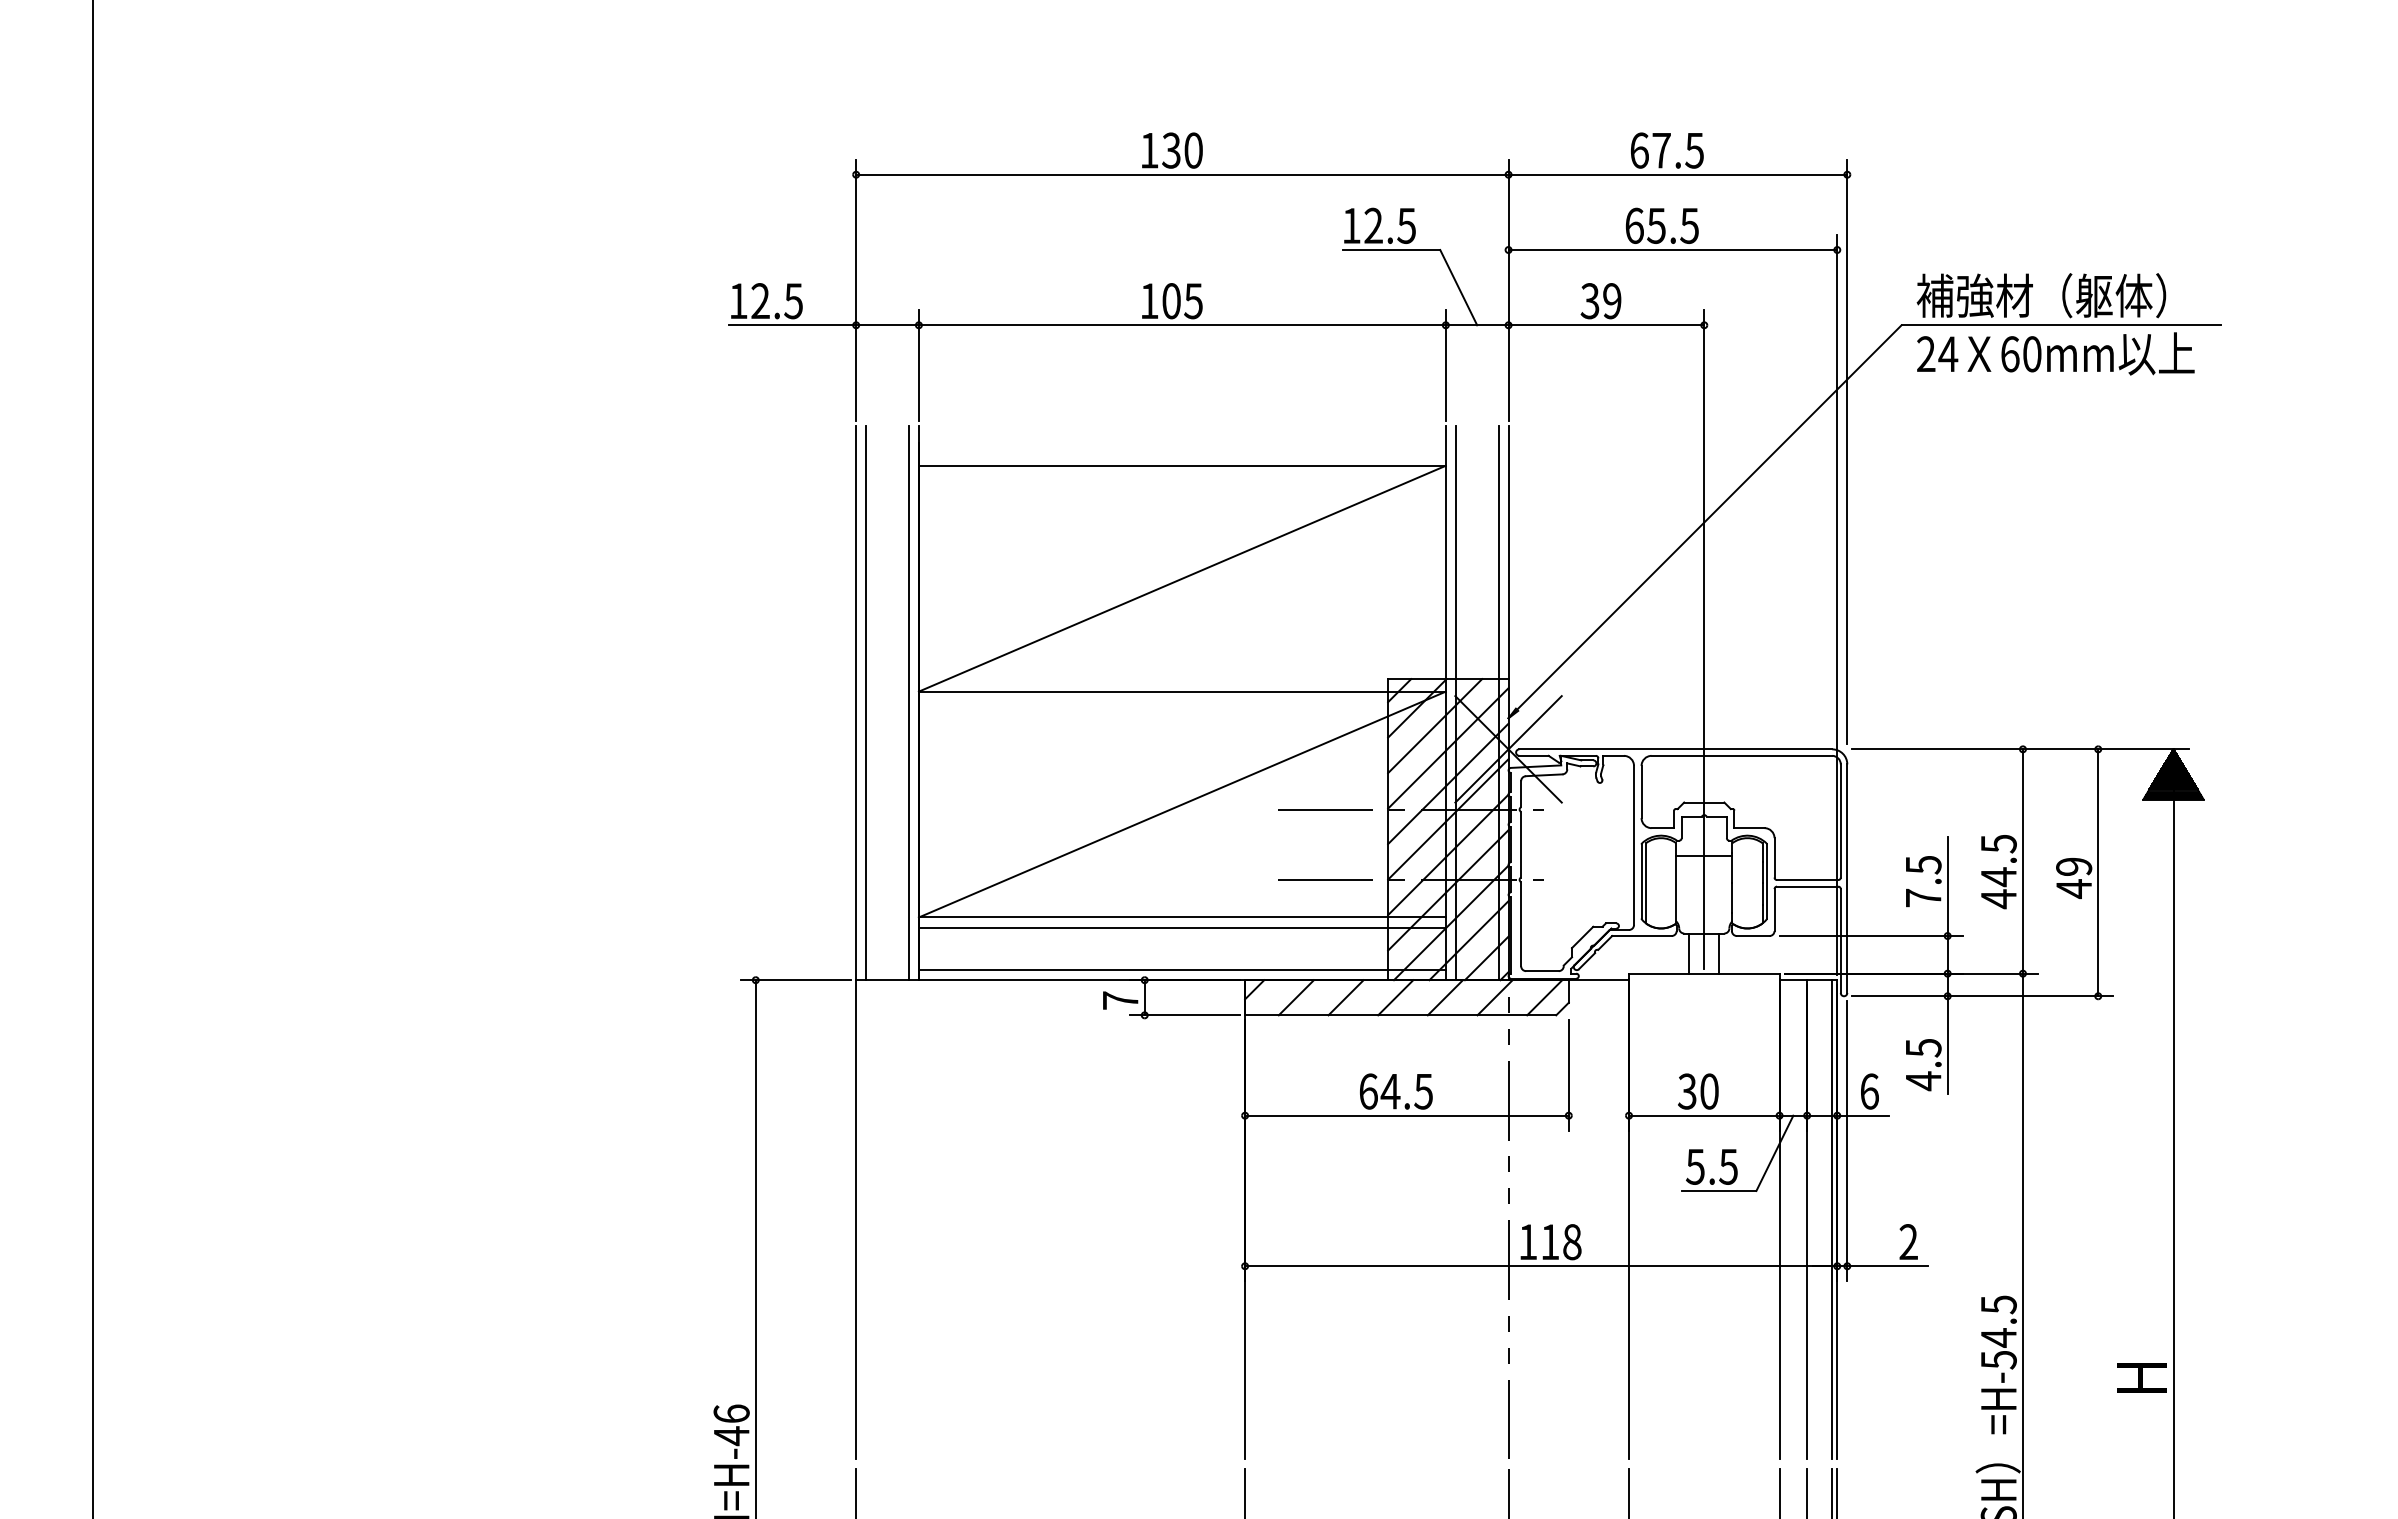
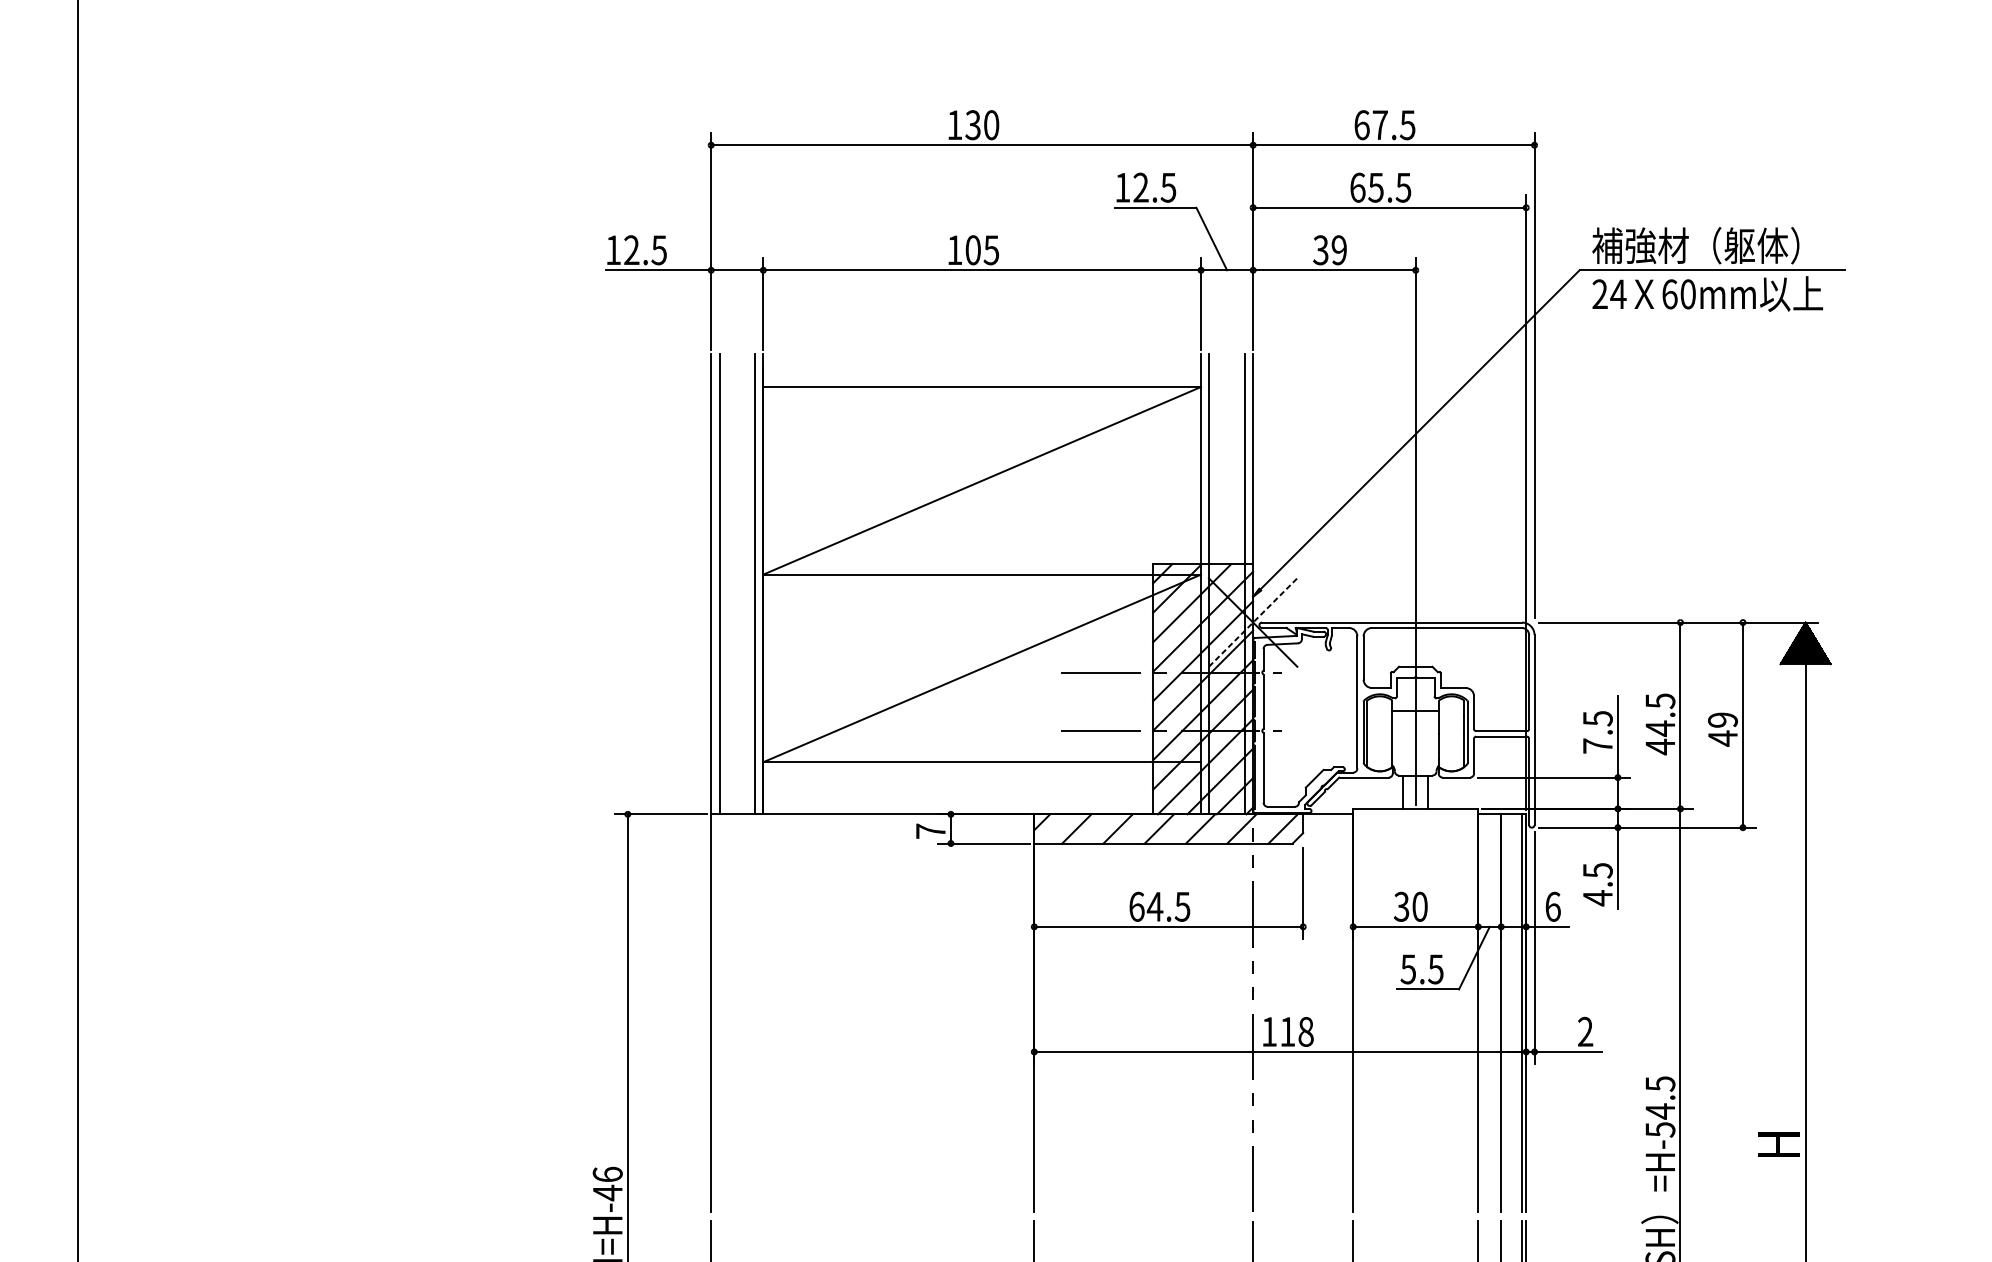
line: (1508, 748) -> (1253, 621), solid -> dashed
line: (1181, 927) -> (981, 770), removed
line: (1181, 970) -> (981, 806), removed

